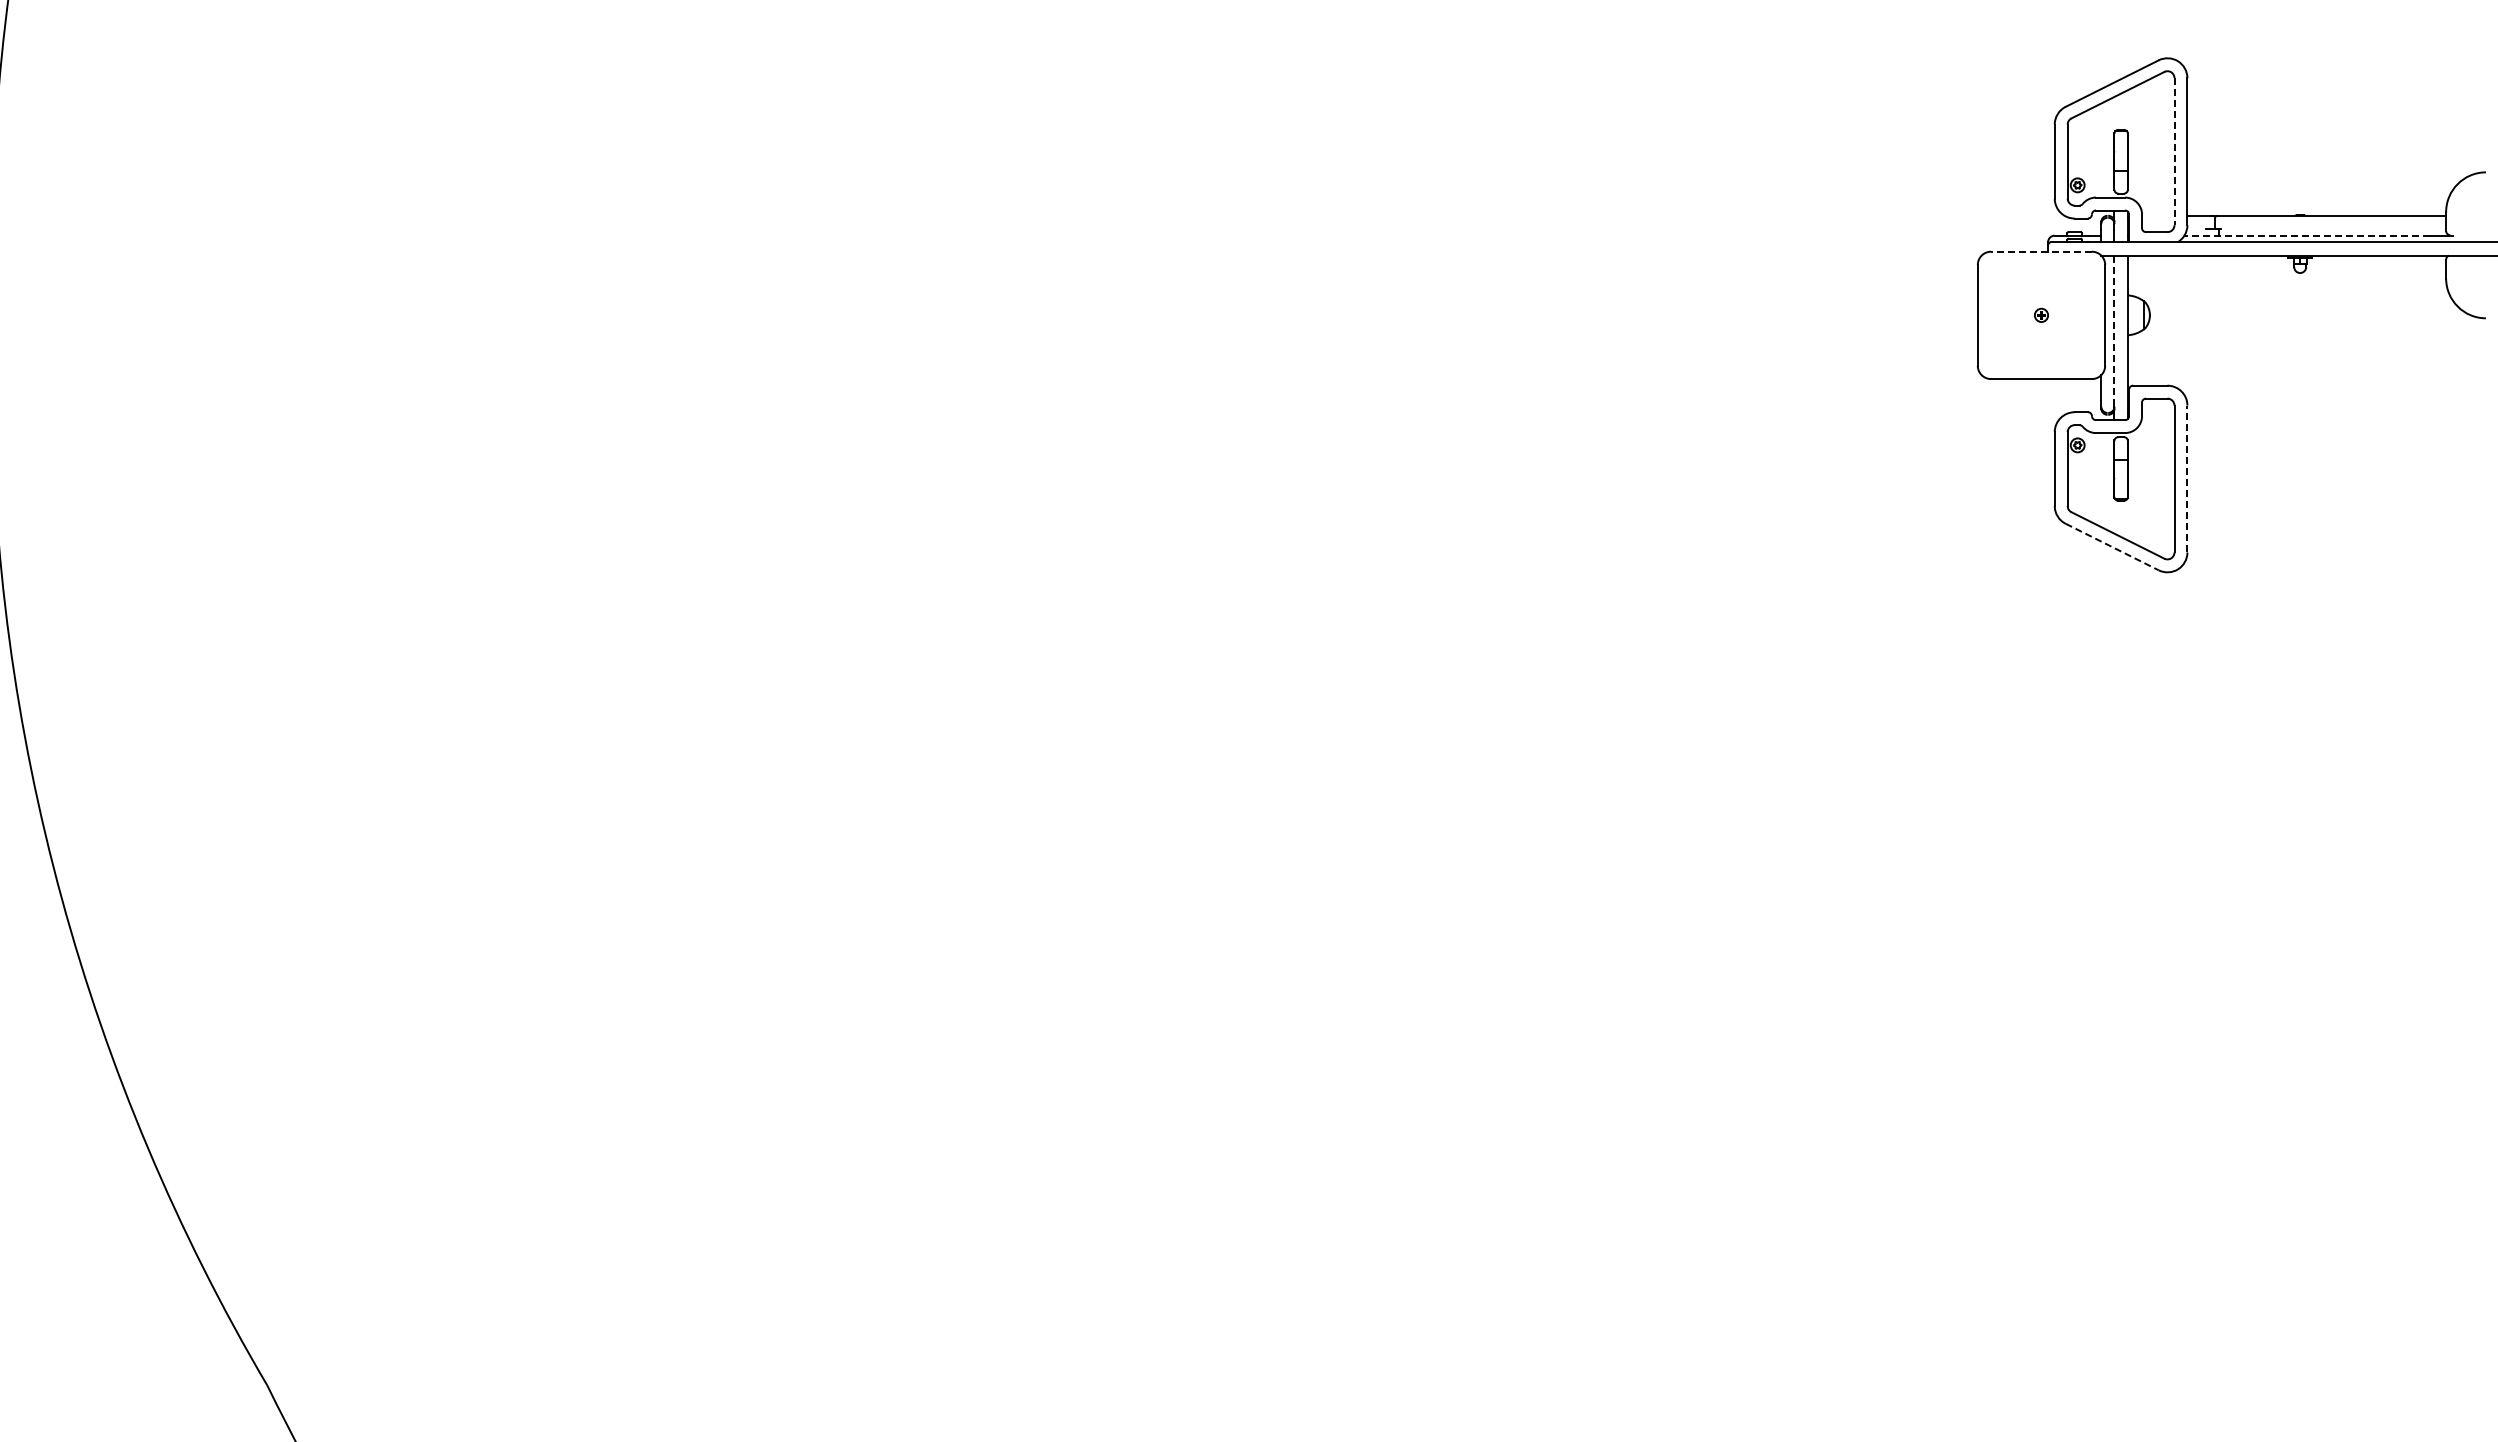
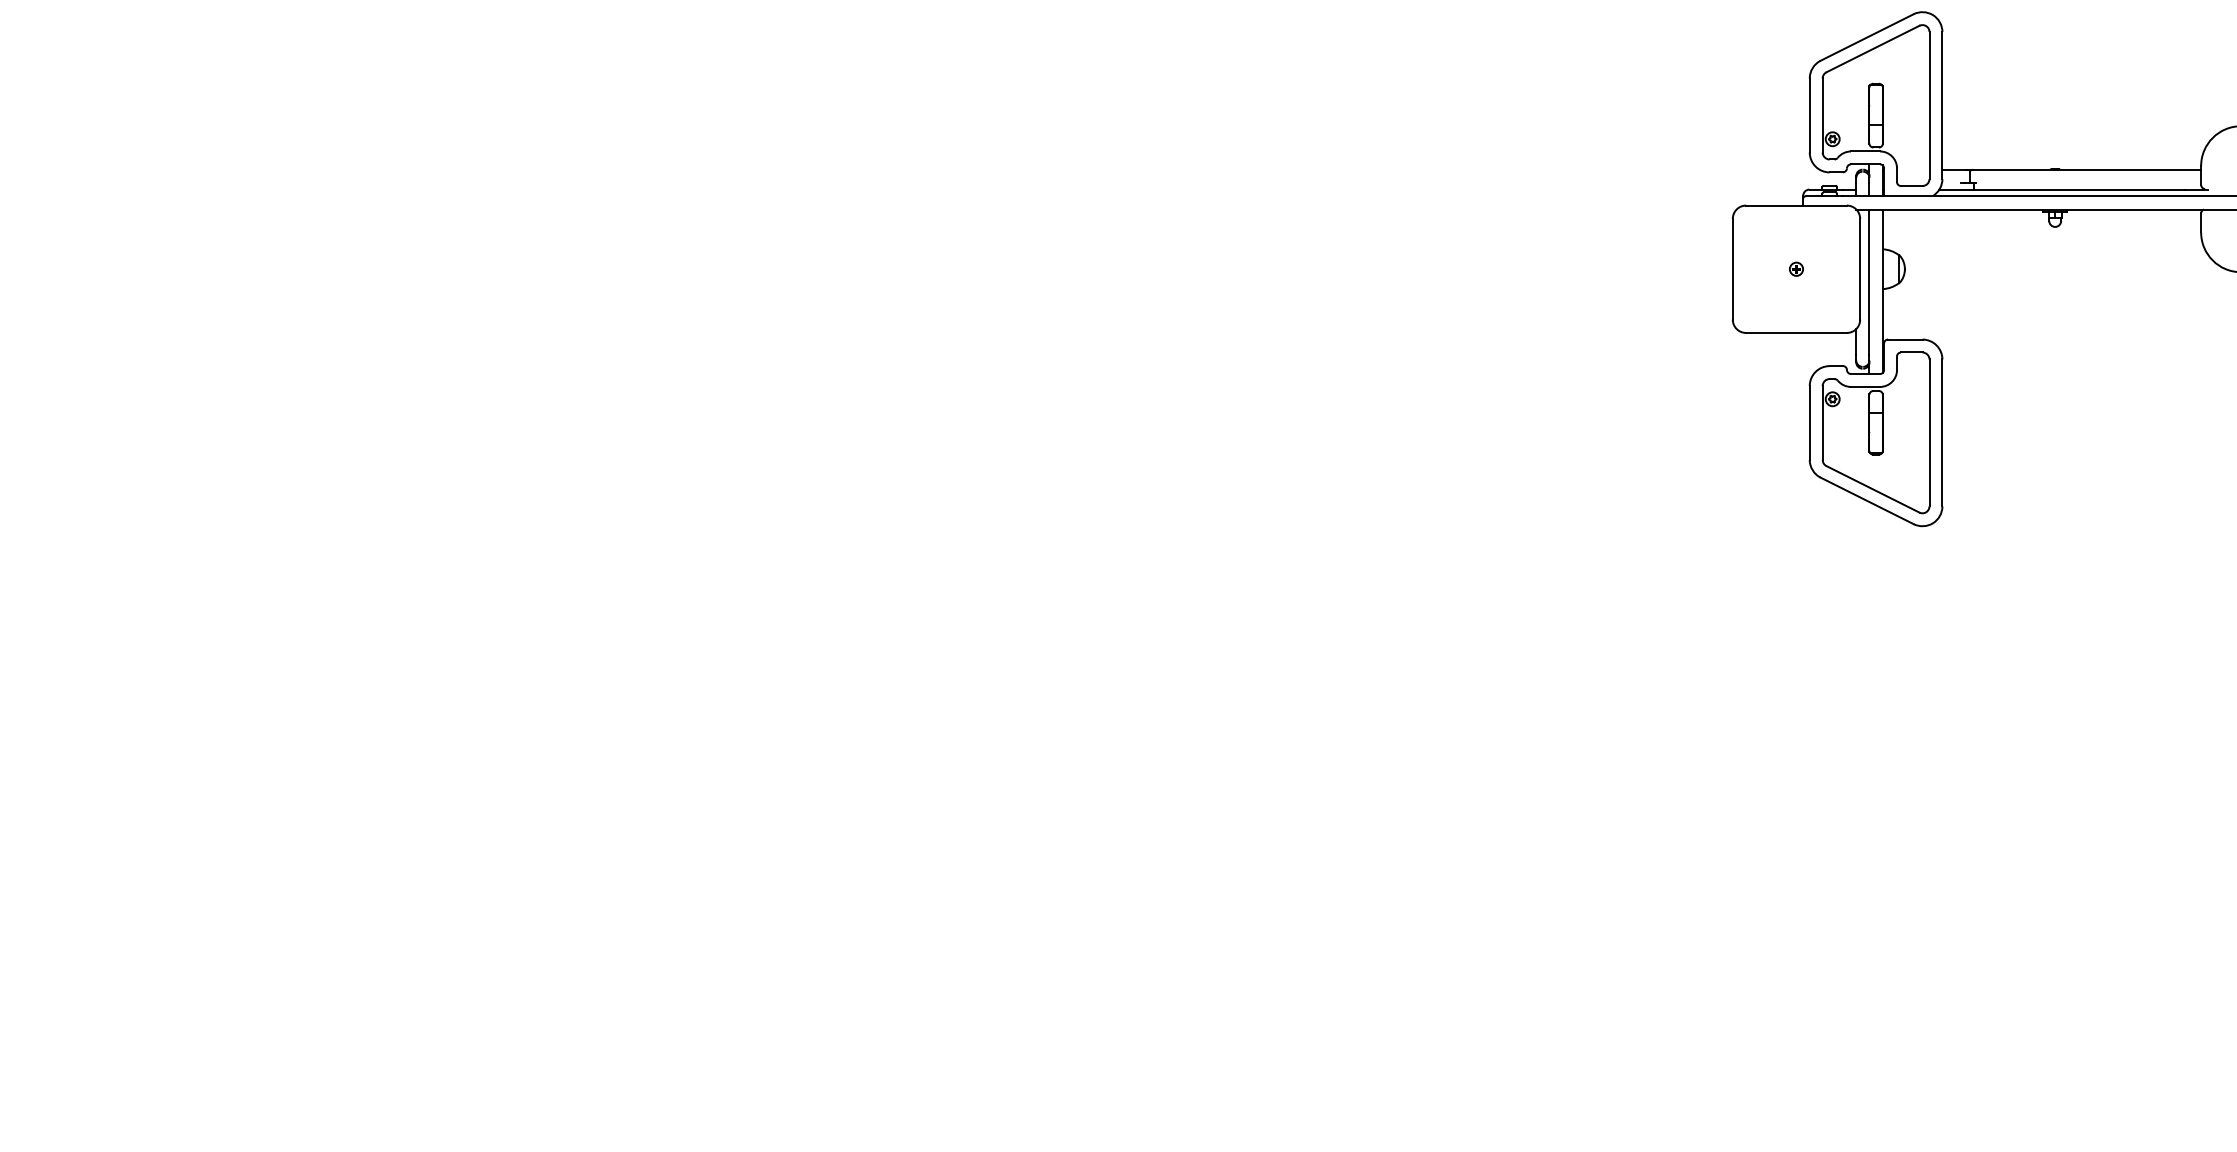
line: (2174, 152) -> (1929, 106), dashed -> solid
line: (2307, 235) -> (2062, 189), dashed -> solid
line: (2040, 251) -> (1795, 205), dashed -> solid
line: (2114, 328) -> (1869, 282), dashed -> solid
line: (2187, 478) -> (1942, 432), dashed -> solid
line: (2112, 547) -> (1867, 501), dashed -> solid

